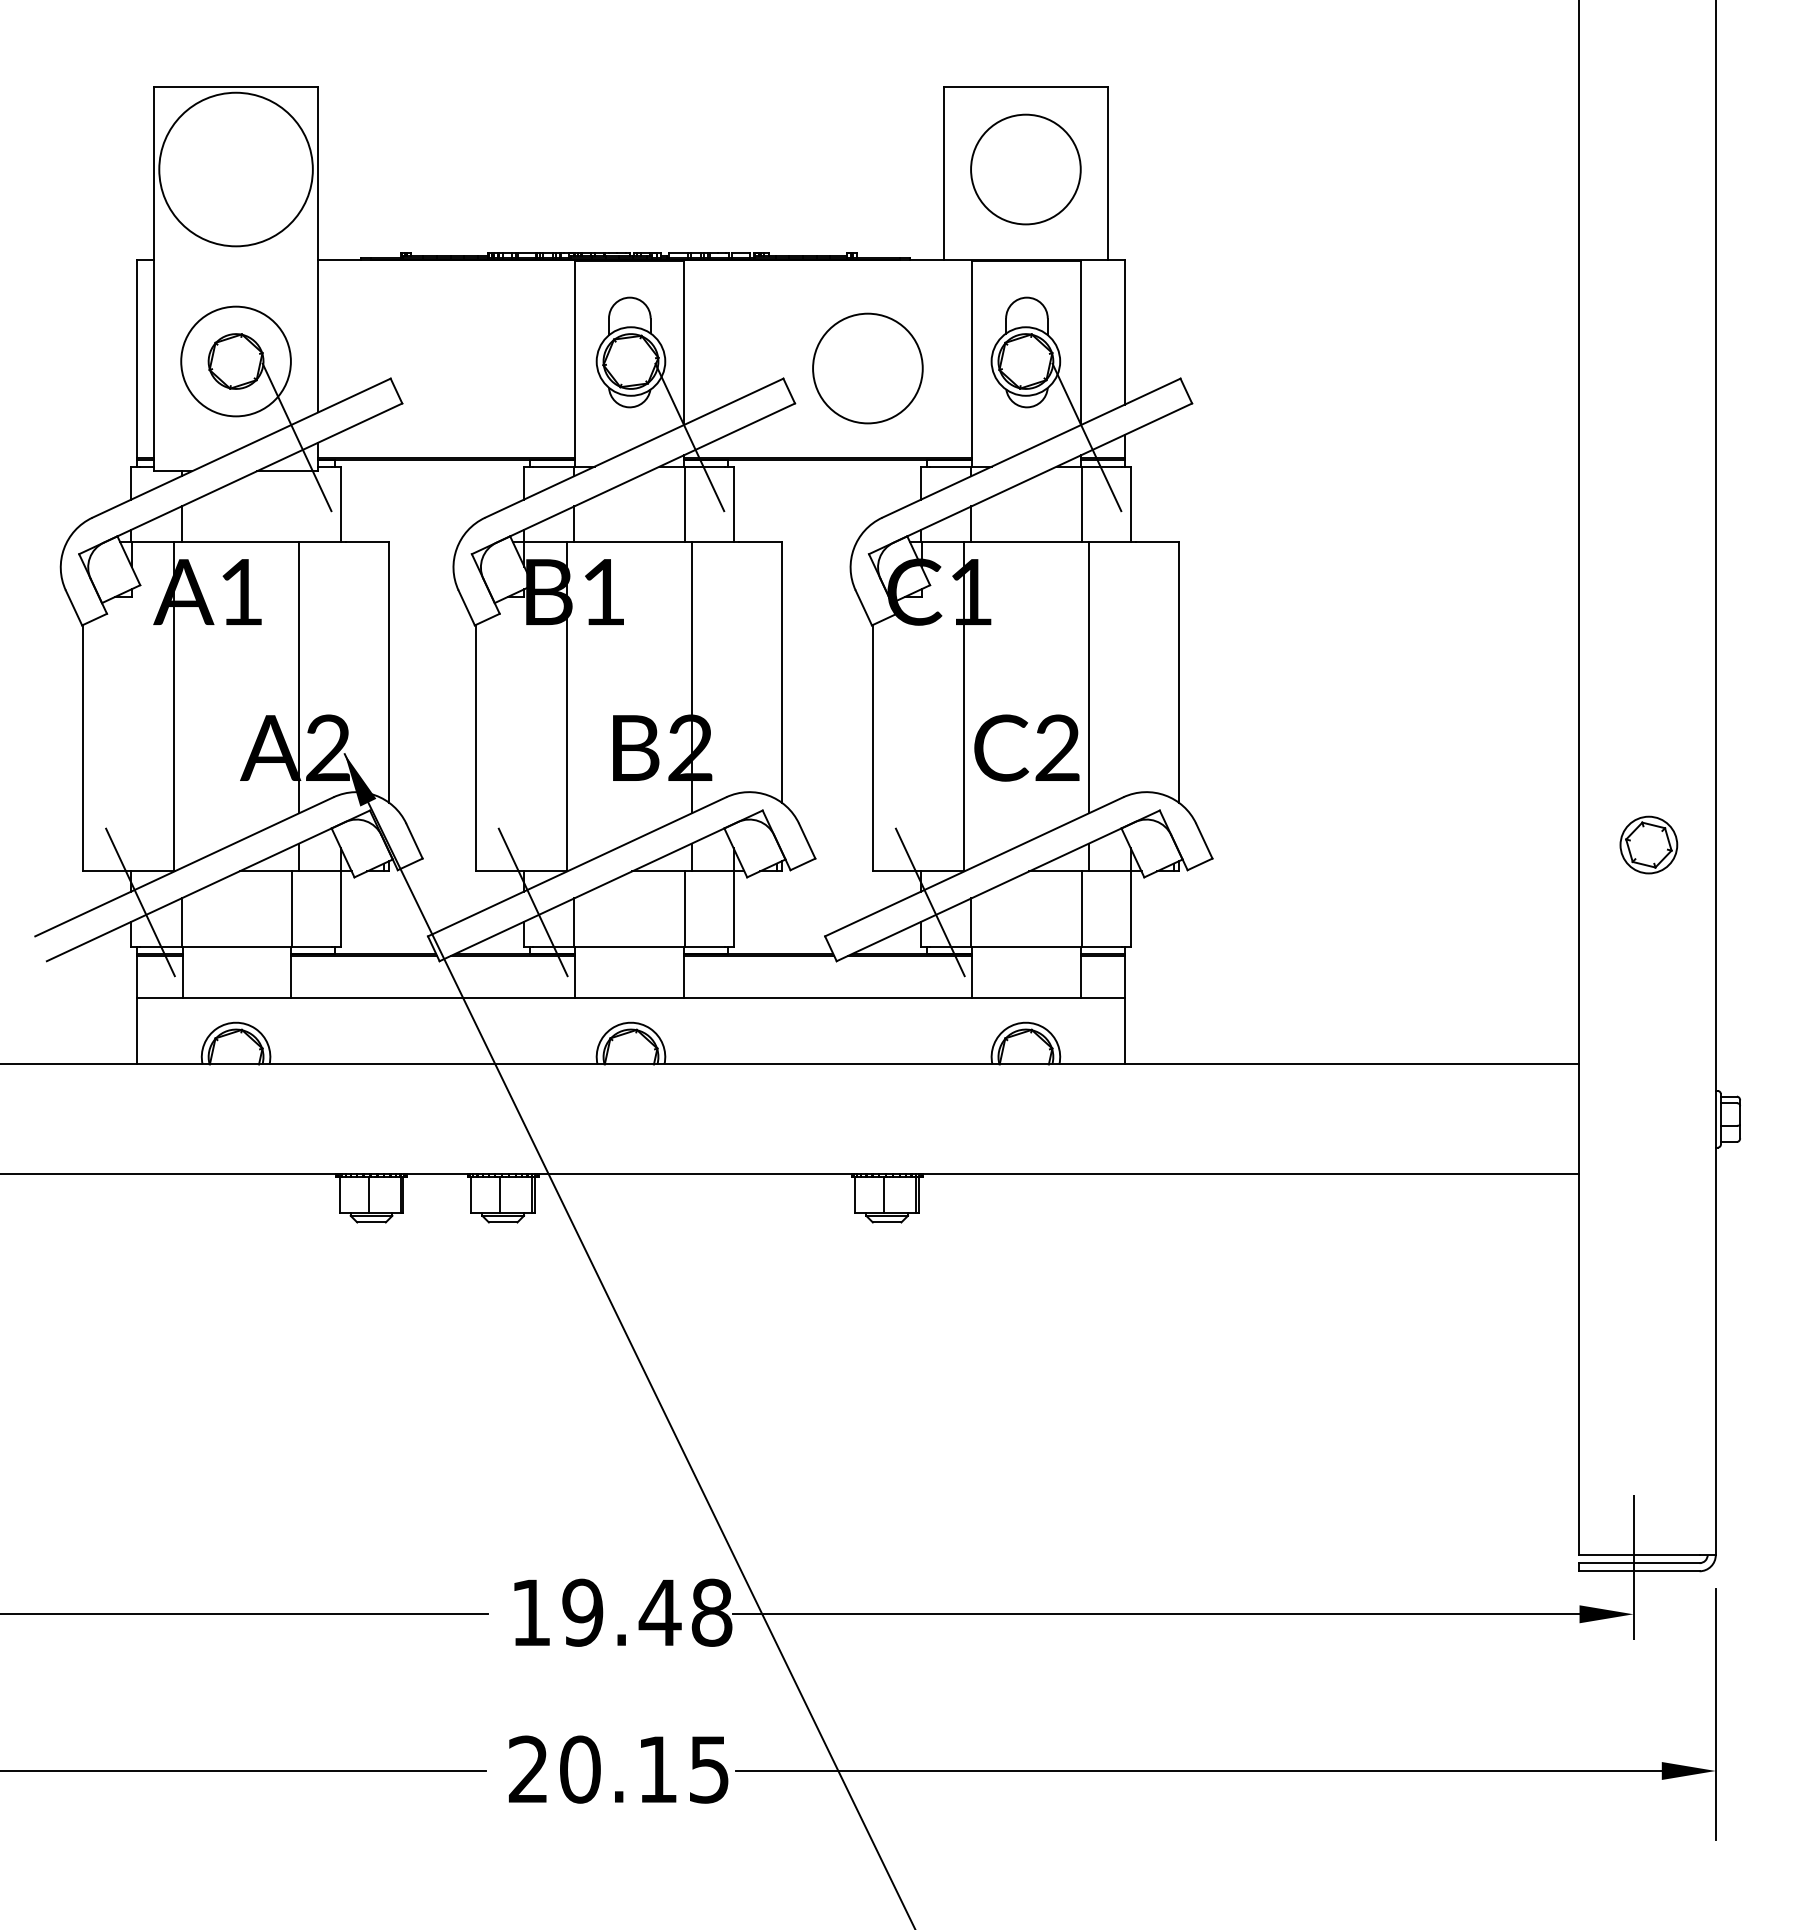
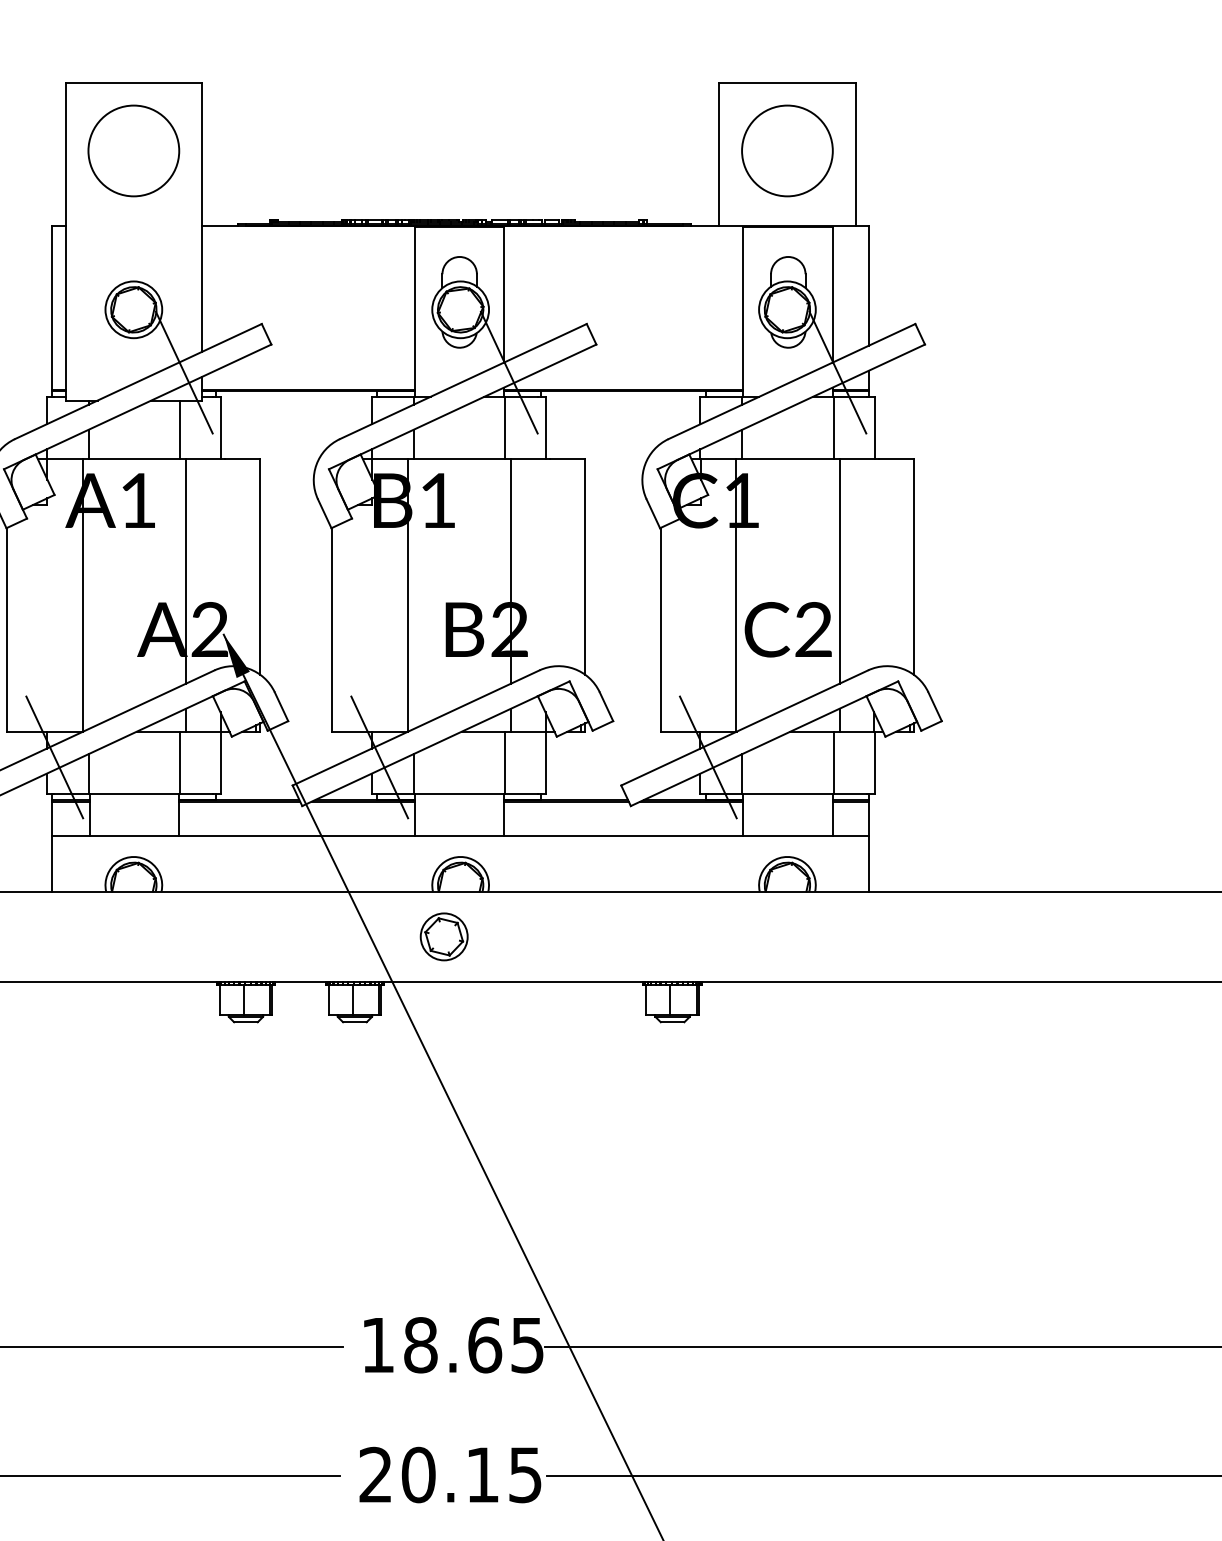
circle: (235, 169) -> (133, 150), size x0.71
circle: (235, 361) -> (133, 309), size x0.62
circle: (867, 368) -> (656, 315), removed
line: (291, 506) -> (179, 429), added
part: (610, 1119) -> (443, 937), added
text: (647, 1612) -> (474, 1345), 19.48 -> 18.65

